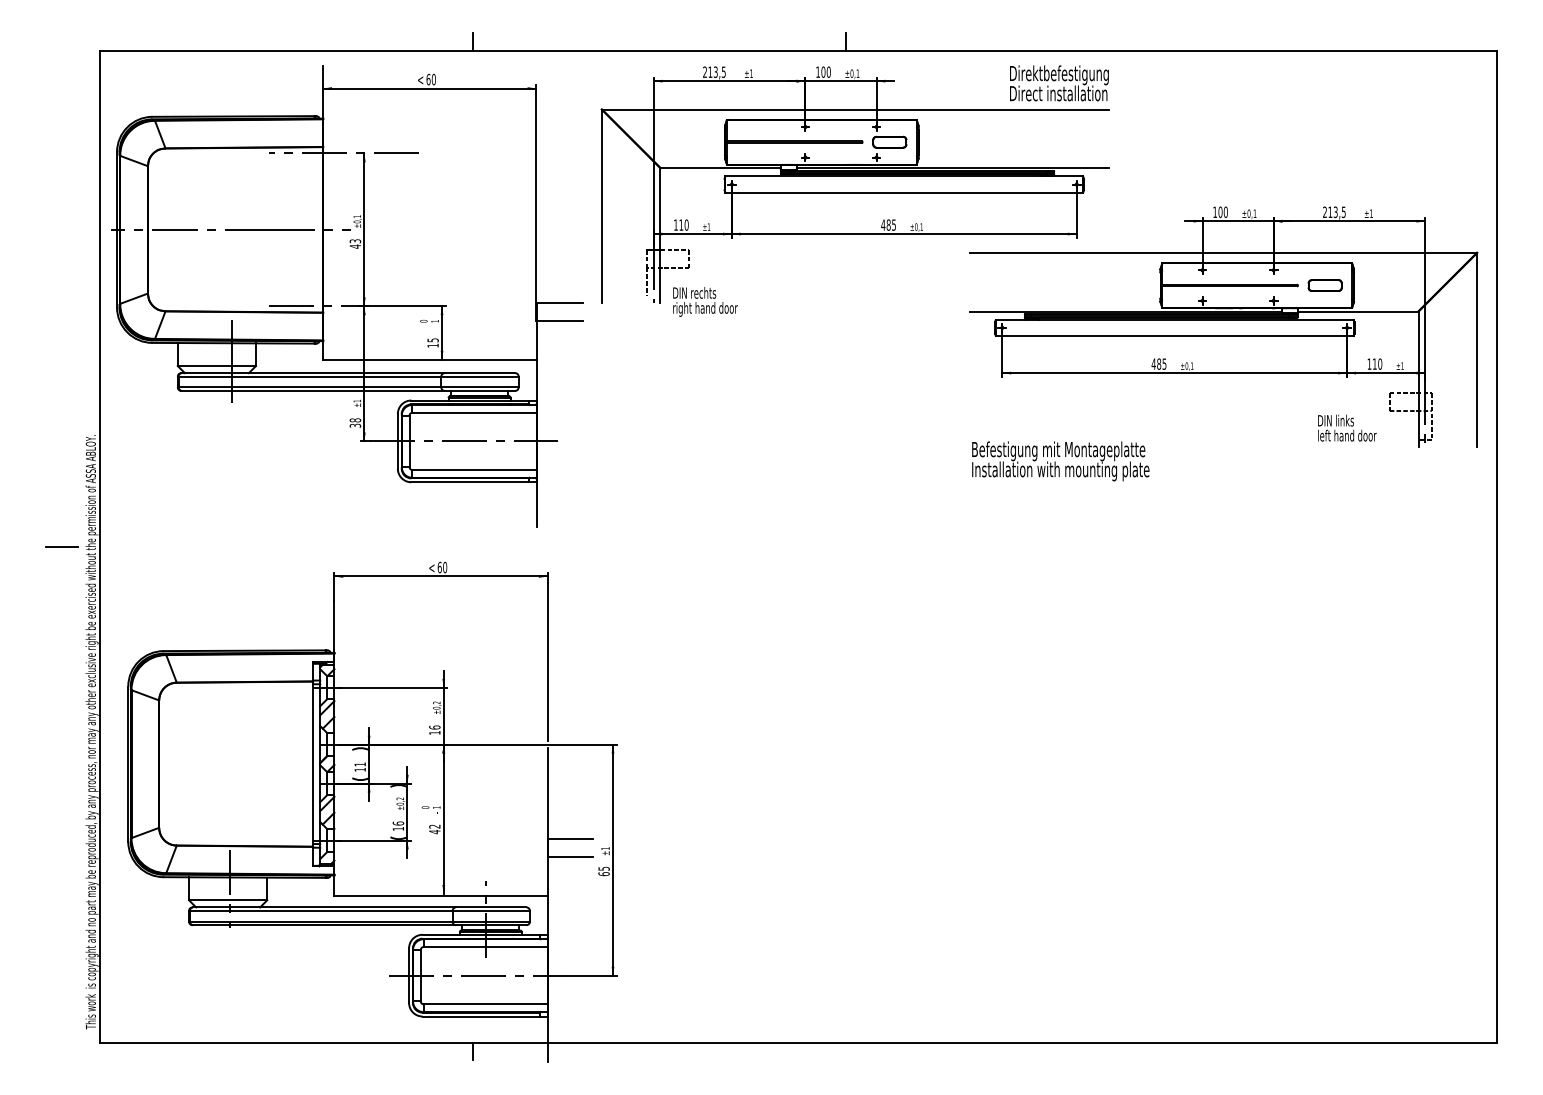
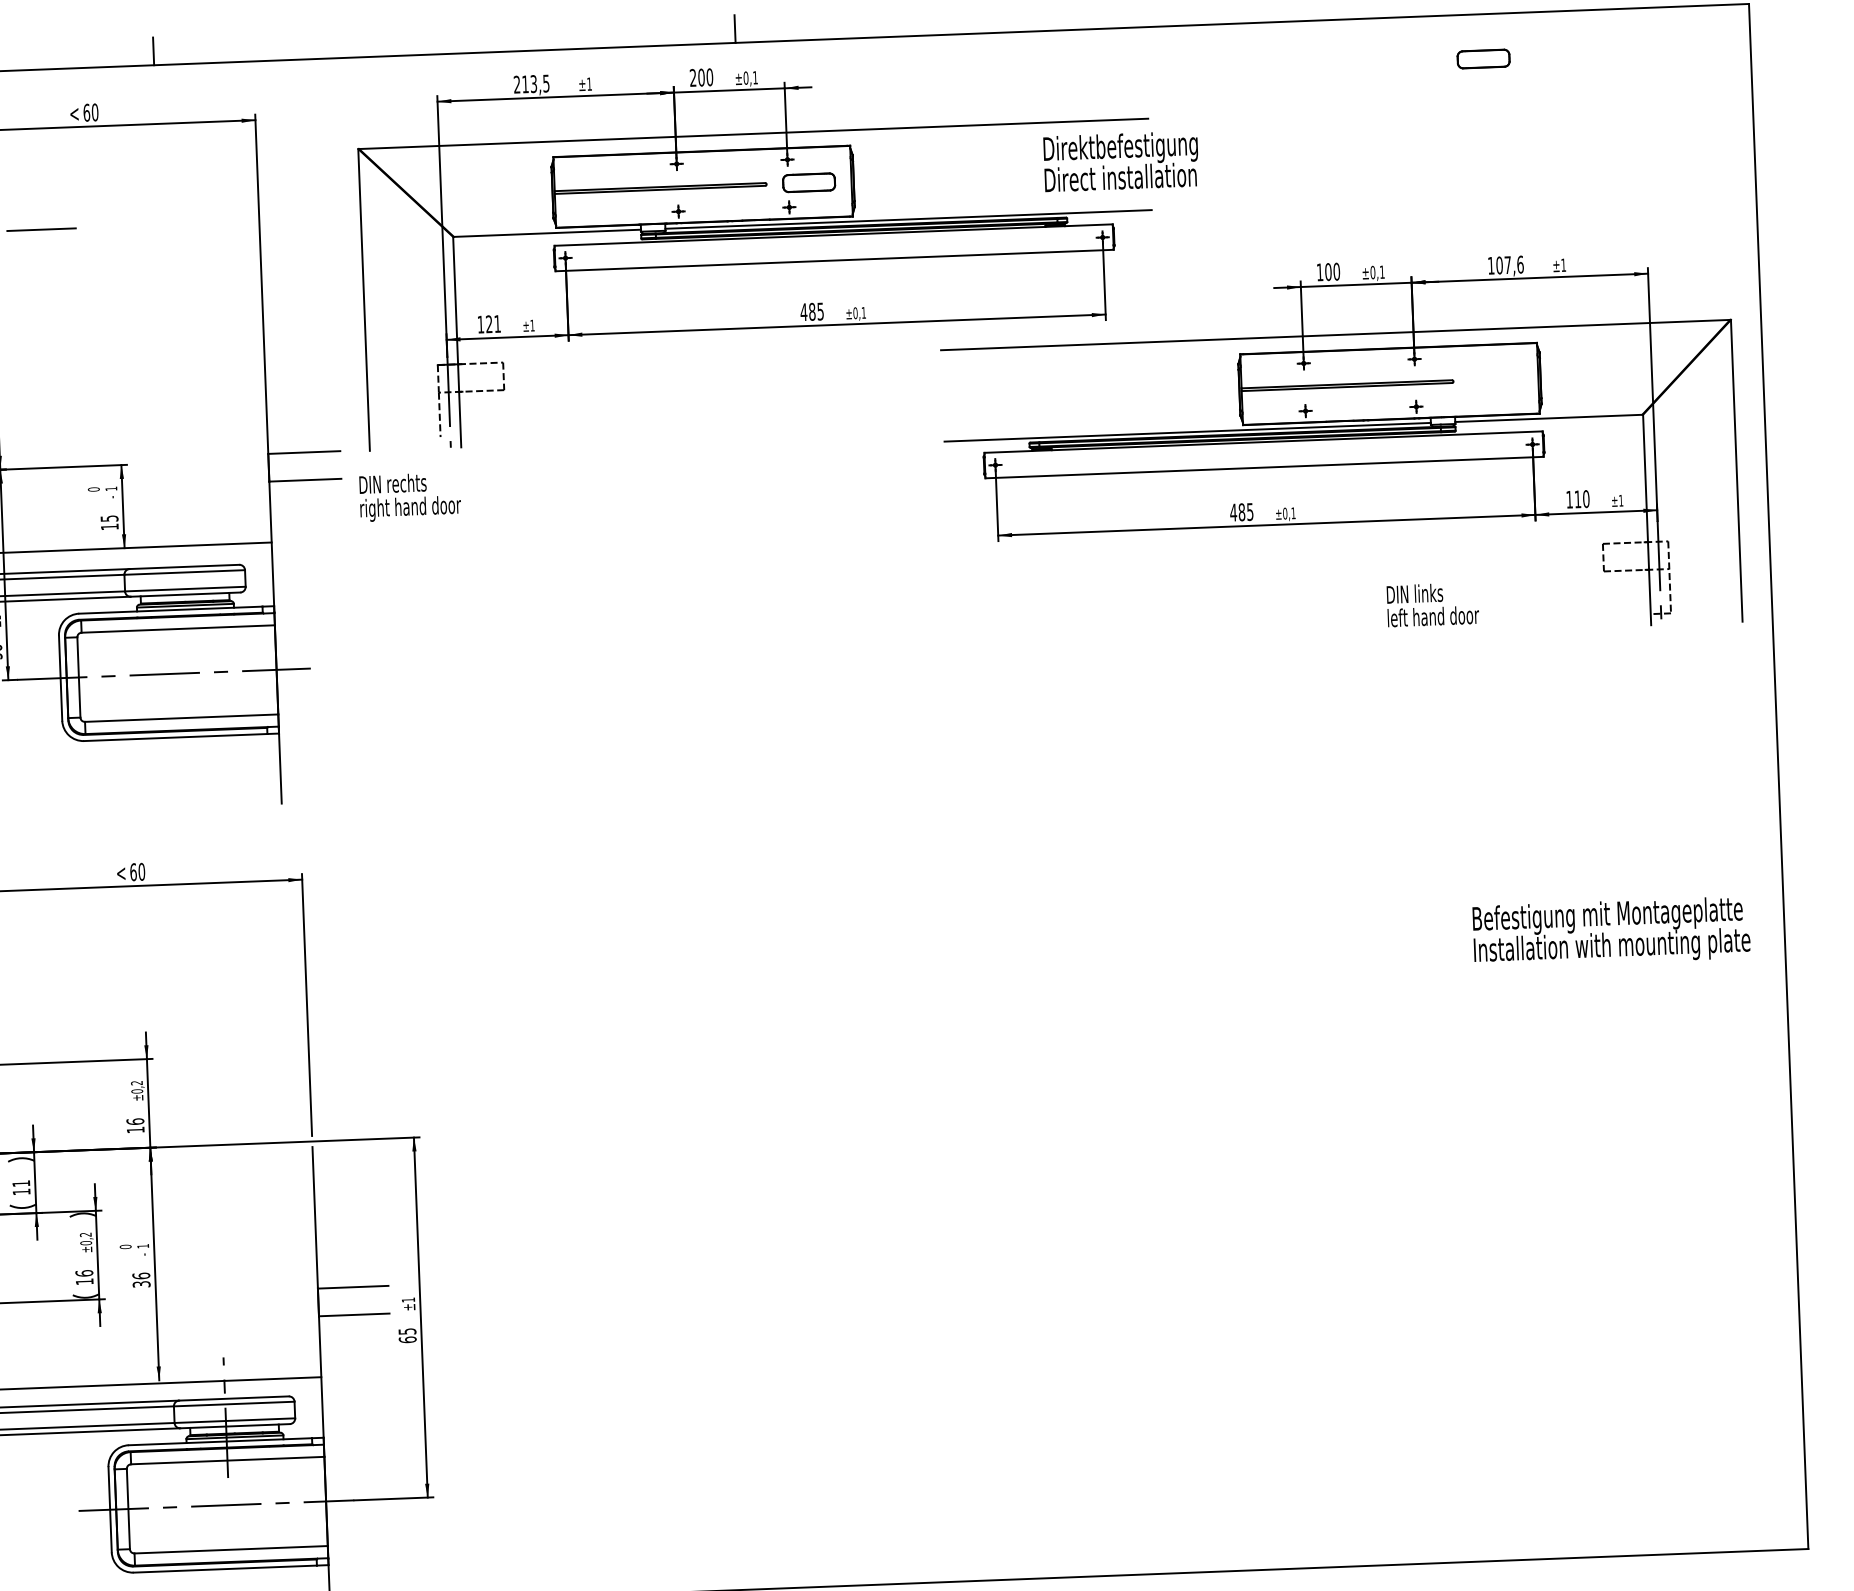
text: (817, 71) -> (692, 76), 100 -> 200
text: (1059, 83) -> (1121, 161), moved
text: (1334, 212) -> (1505, 265), 213,5 -> 107,6
text: (683, 224) -> (492, 323), 110 -> 121
part: (1324, 285) -> (1482, 58), moved
text: (705, 301) -> (410, 496), moved
text: (1347, 427) -> (1433, 603), moved
text: (1060, 461) -> (1611, 932), moved
text: (434, 829) -> (140, 1280), 42 -> 36

